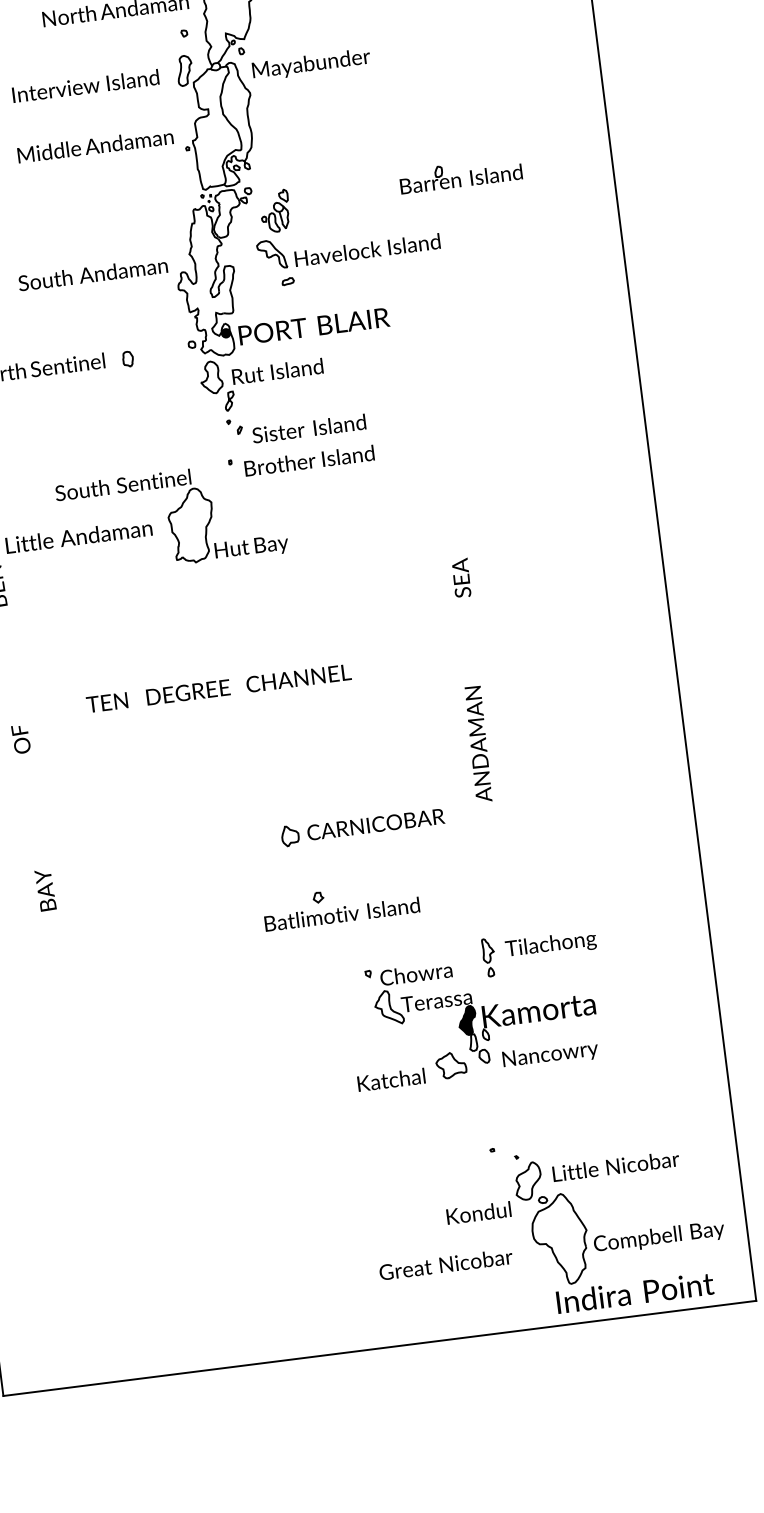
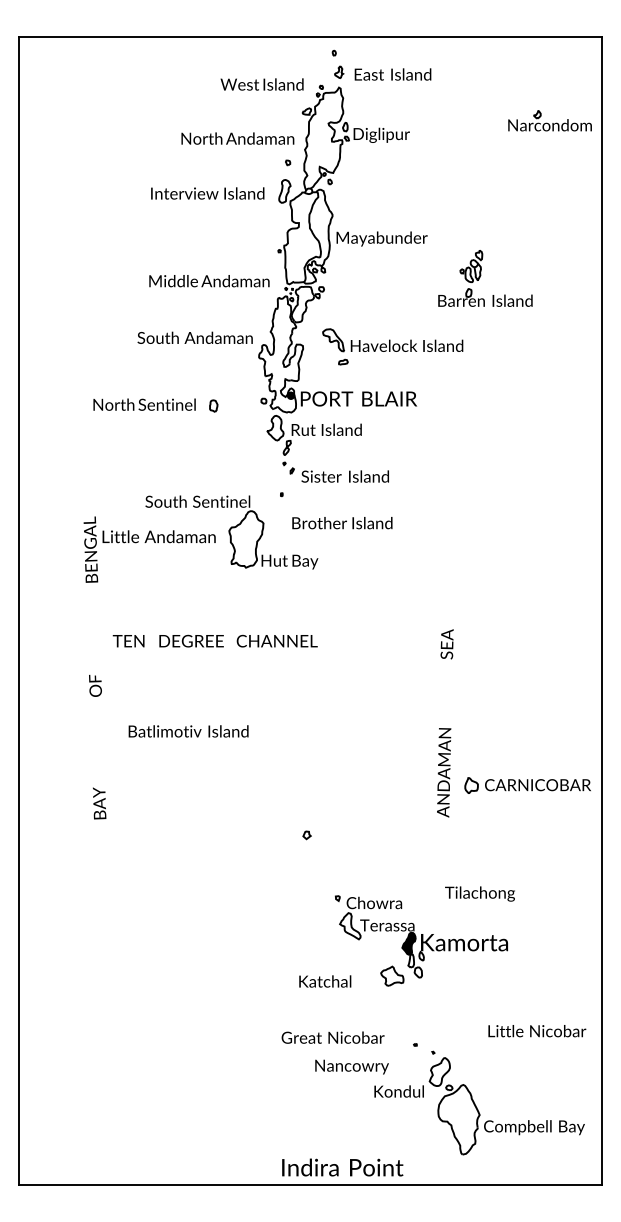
text: (310, 64) -> (381, 238), moved
text: (95, 146) -> (209, 281), moved
part: (275, 211) -> (471, 266), moved
text: (309, 461) -> (342, 523), moved
text: (472, 680) -> (445, 723), moved
text: (217, 687) -> (214, 640), moved
part: (362, 826) -> (527, 785), moved
text: (342, 914) -> (188, 731), moved
part: (488, 957) -> (431, 897), removed
text: (549, 1054) -> (351, 1066), moved
text: (391, 1079) -> (325, 981), moved
text: (616, 1166) -> (537, 1031), moved
text: (445, 1264) -> (332, 1037), moved
text: (634, 1292) -> (342, 1167), moved

